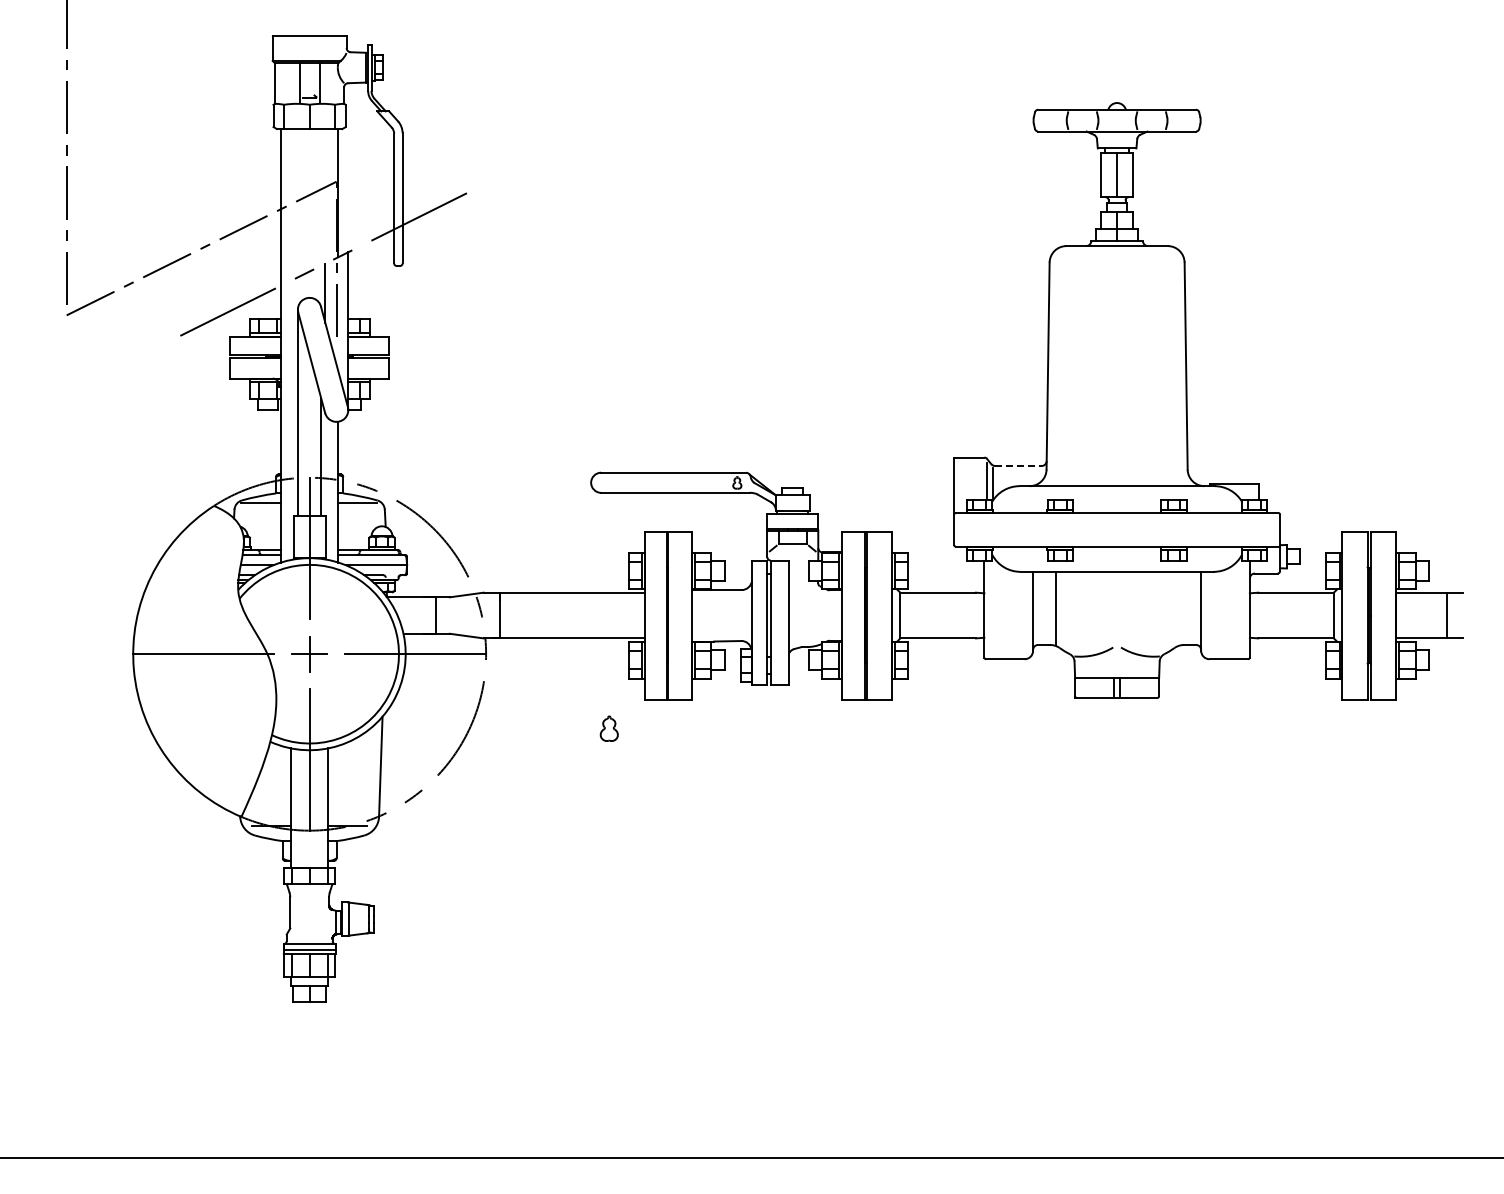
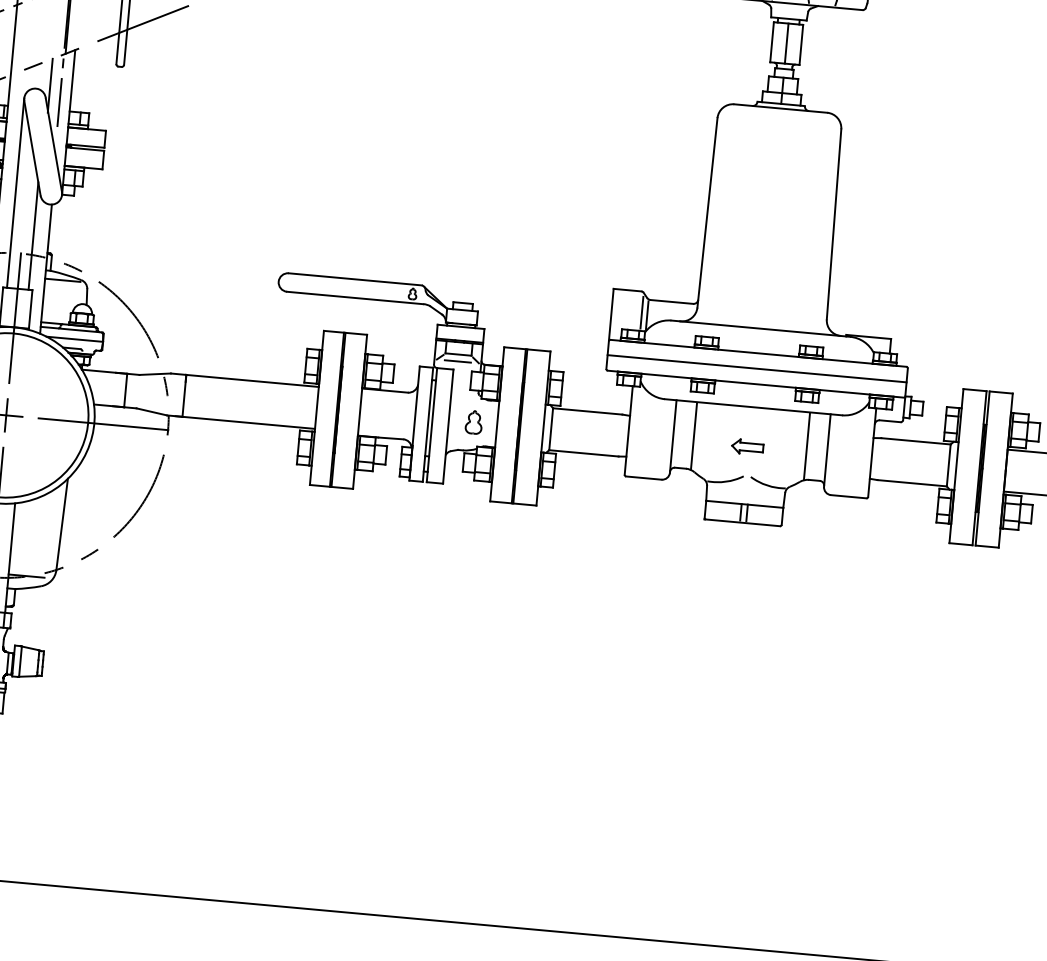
line: (1018, 465) -> (672, 301), dashed -> solid
line: (1117, 529) -> (757, 368), added
line: (792, 551) -> (457, 361), added
line: (1178, 608) -> (806, 446), added
part: (1114, 615) -> (747, 447), added
part: (608, 728) -> (473, 422), moved

